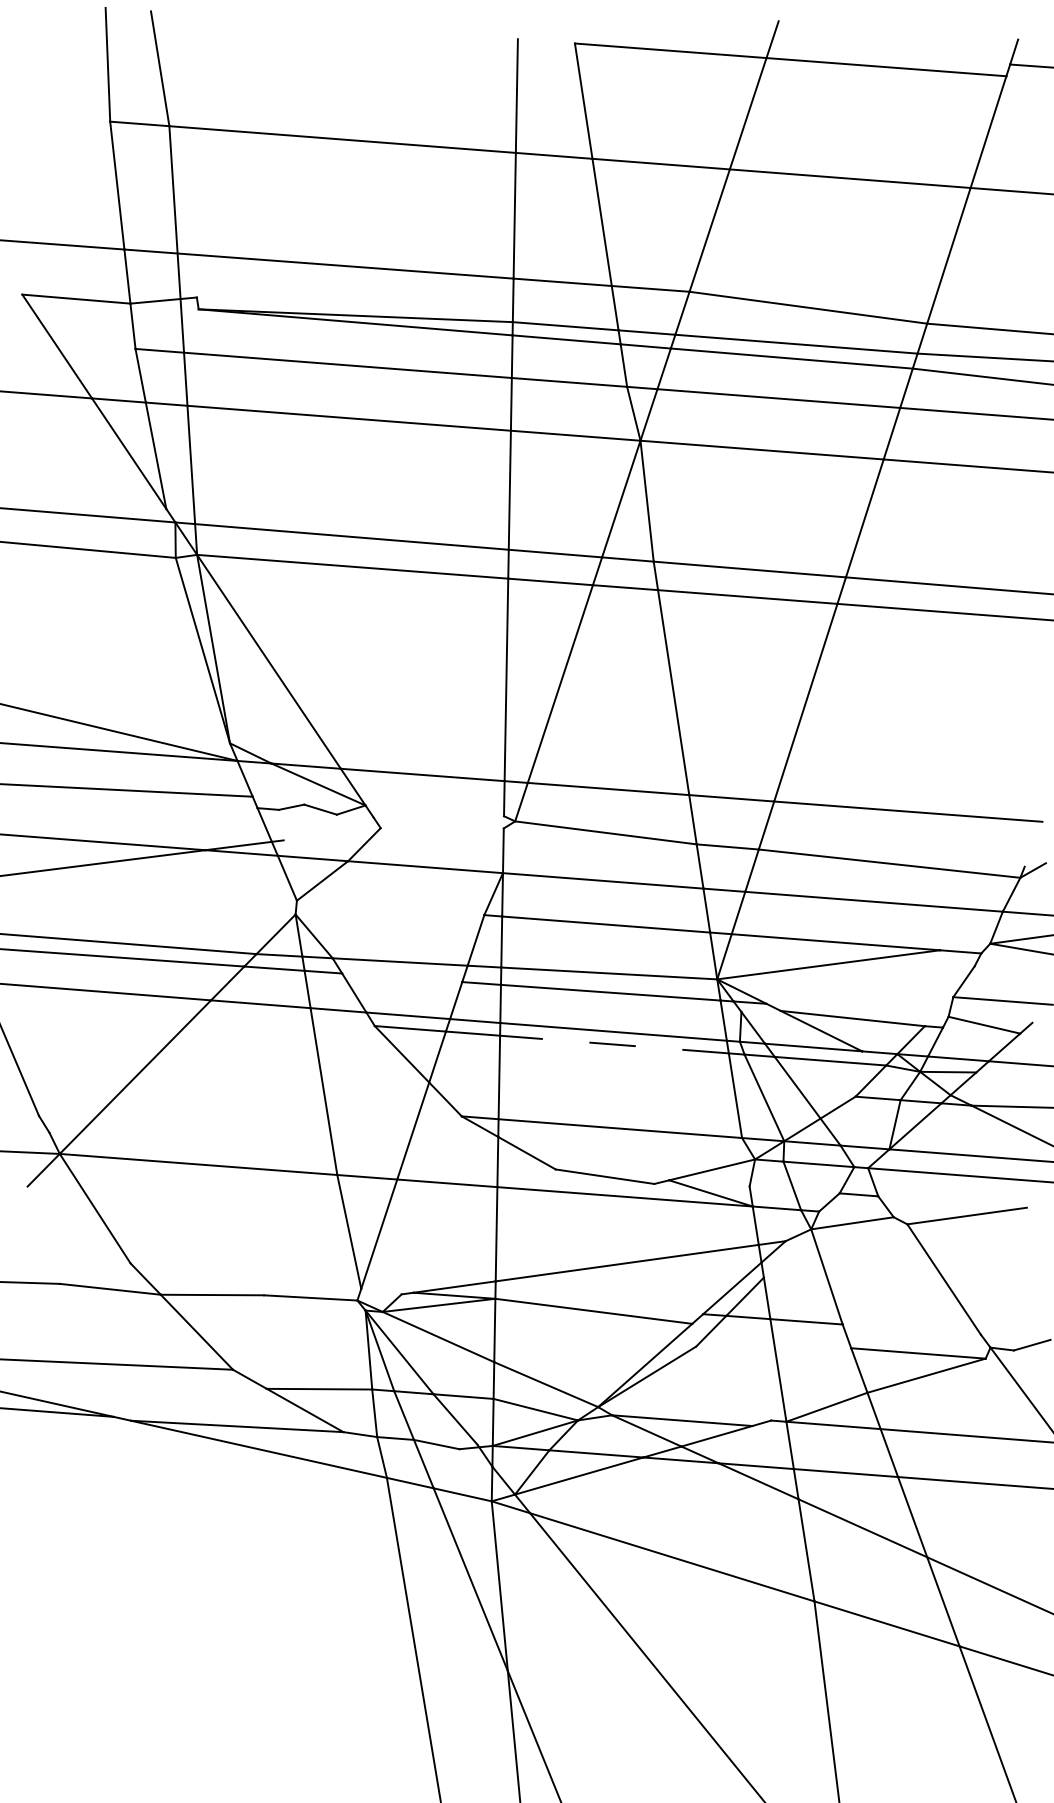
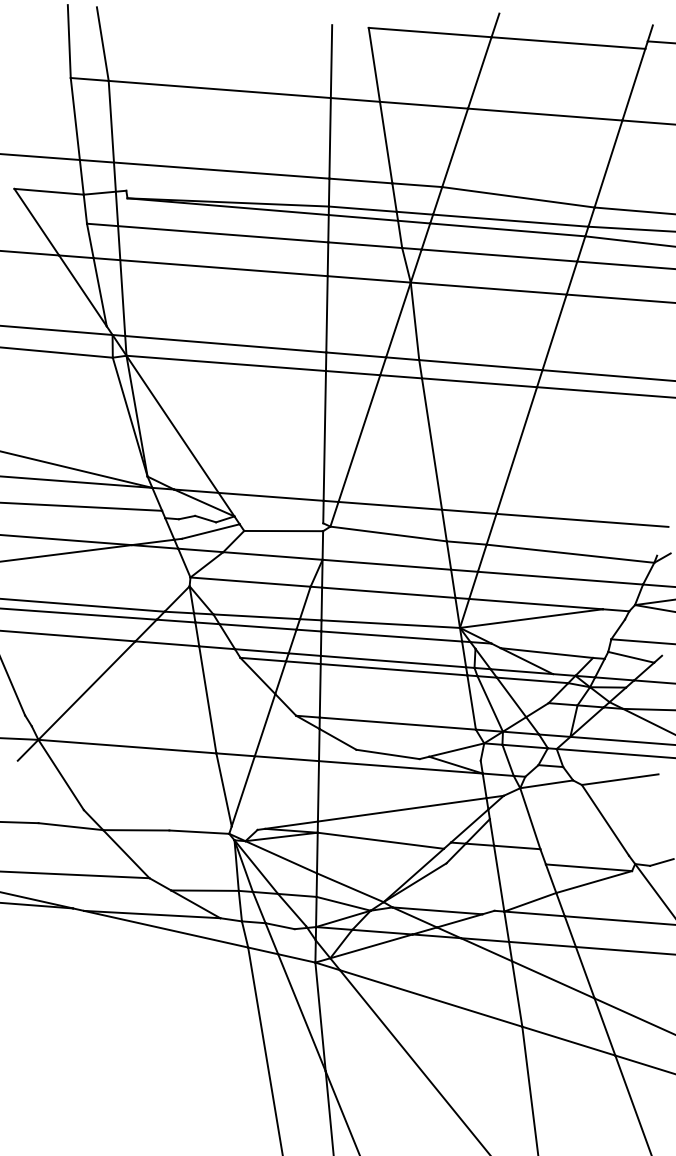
line: (441, 827) -> (283, 530), added
line: (328, 828) -> (210, 531), added
line: (390, 906) -> (250, 581), added
line: (401, 977) -> (257, 626), added
line: (615, 1044) -> (394, 669), dashed -> solid

